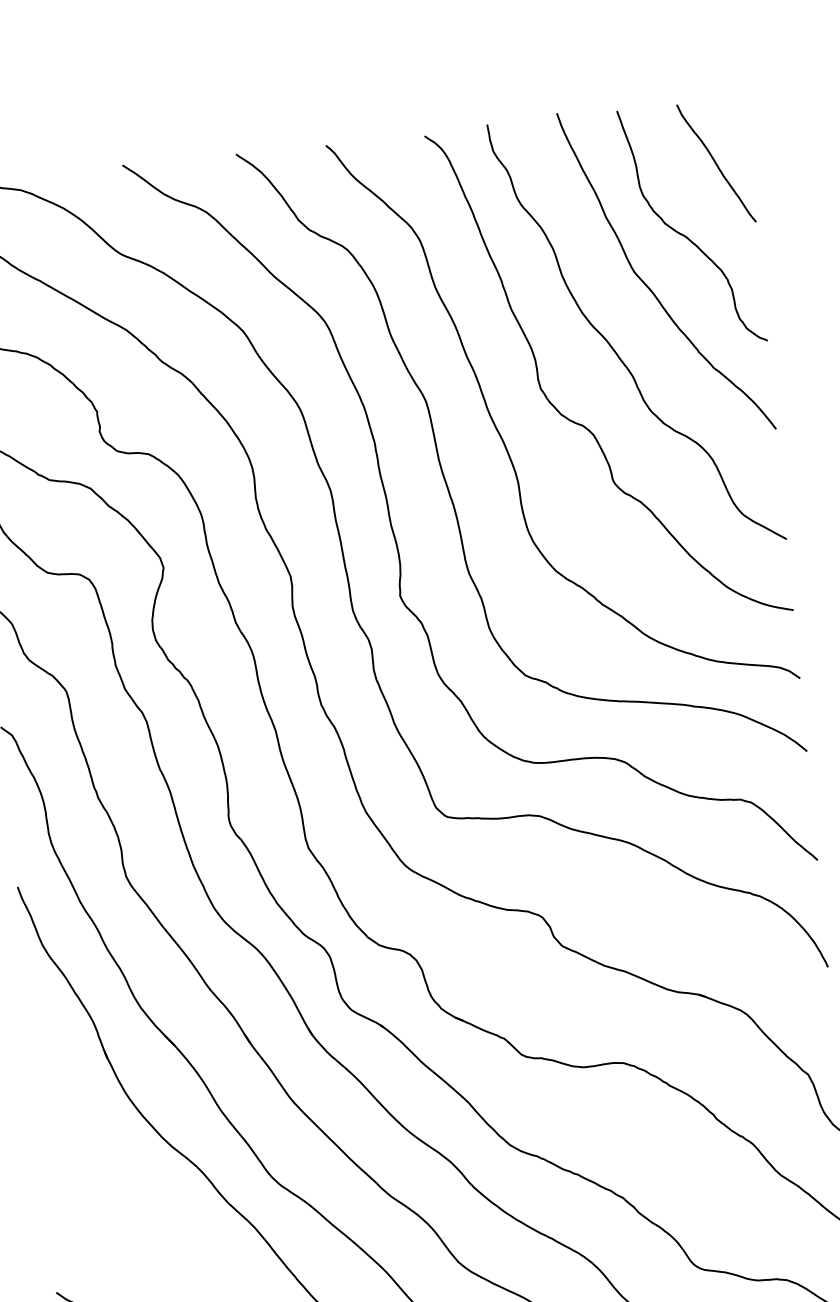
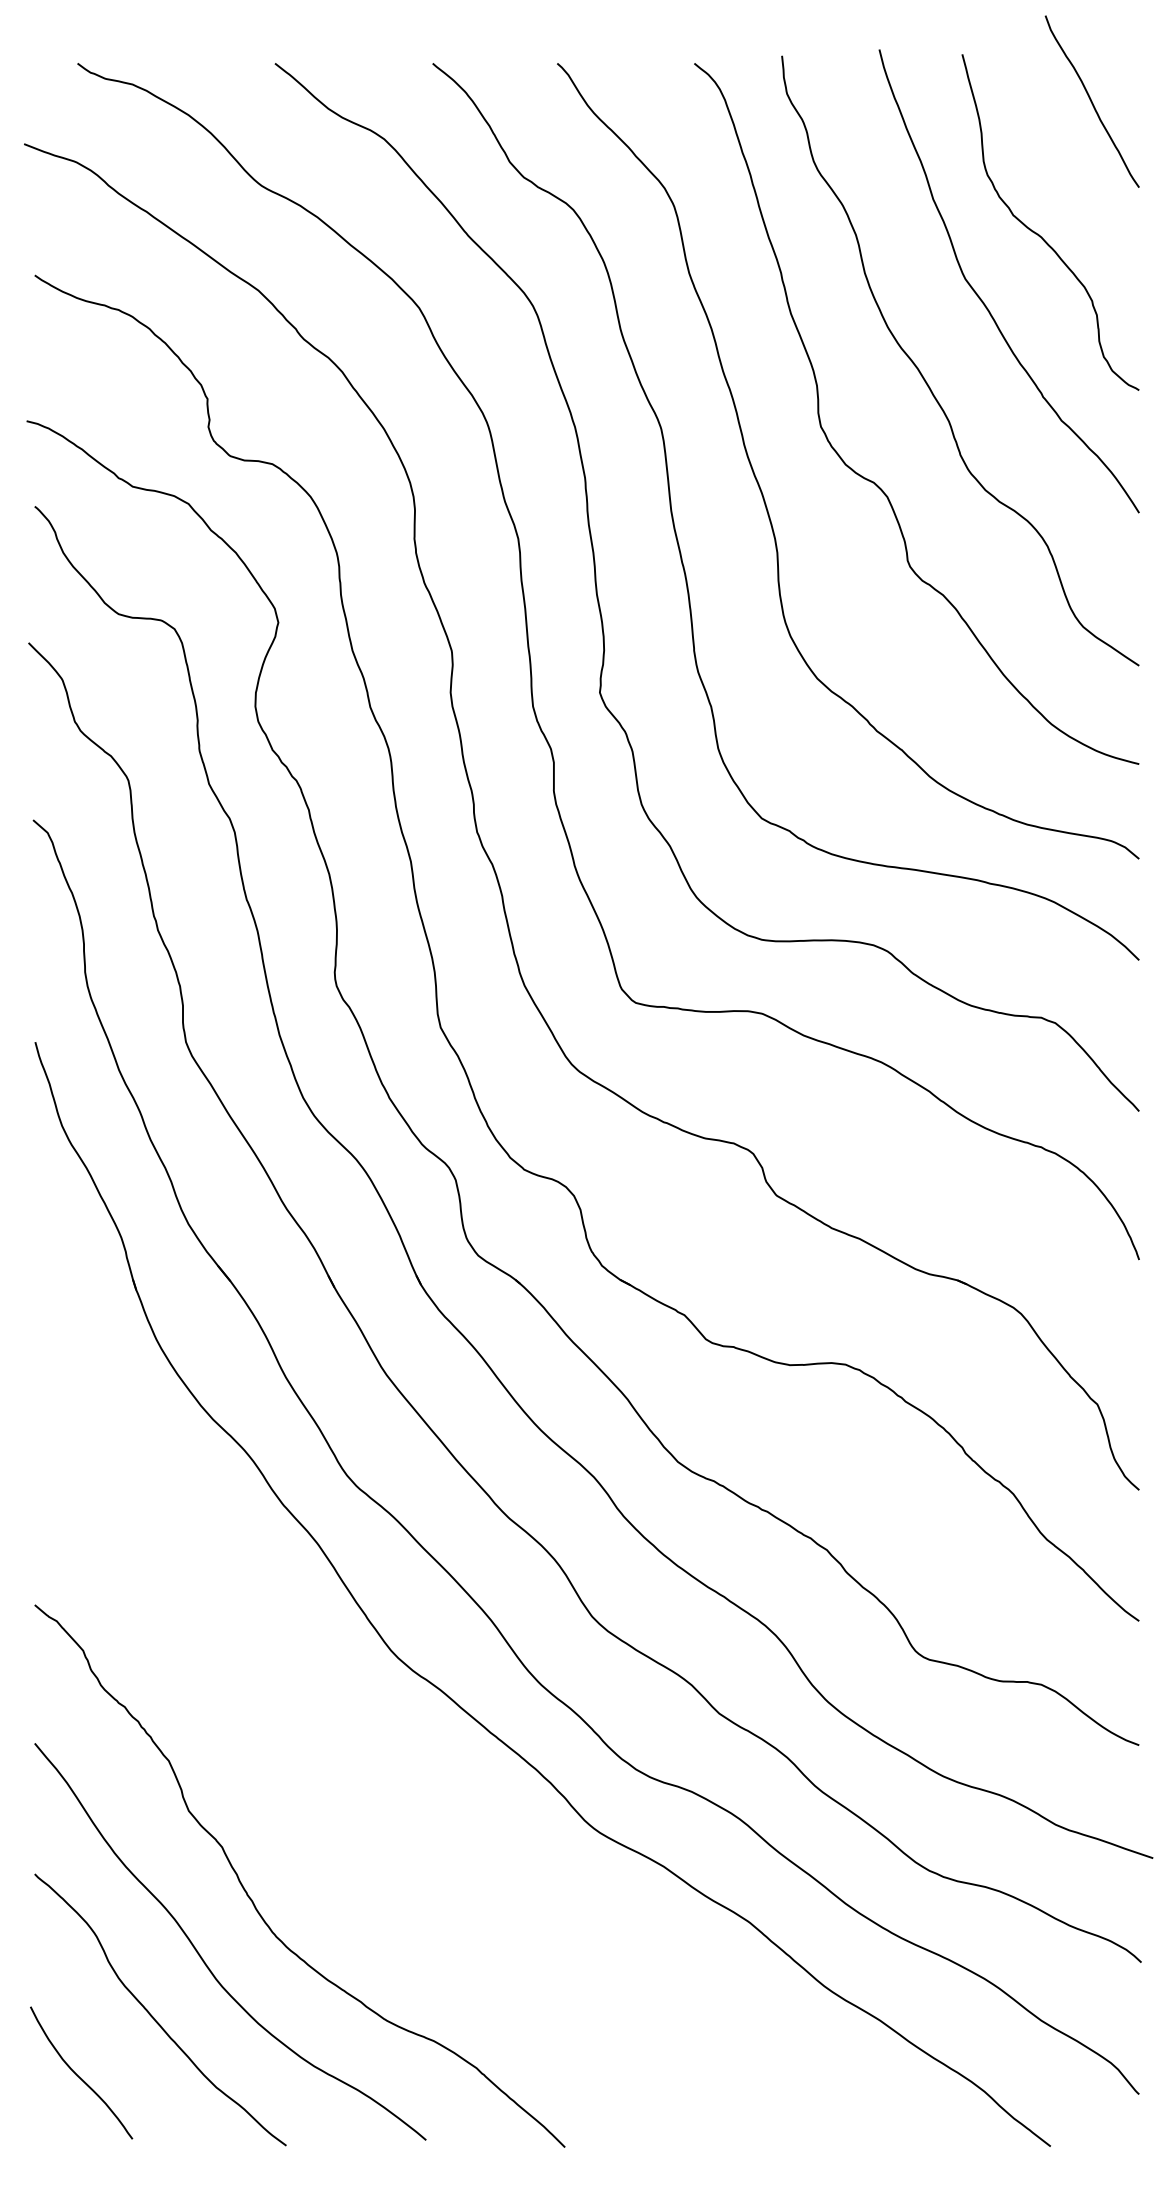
curve: (715, 163) -> (1091, 101), moved

